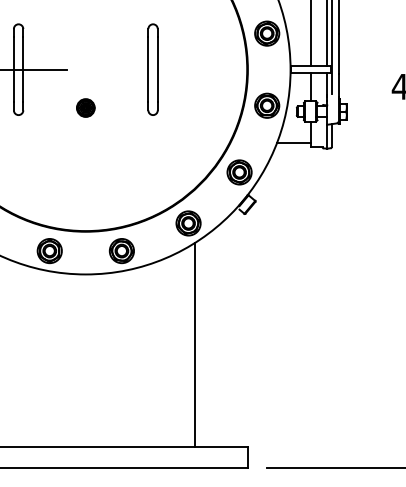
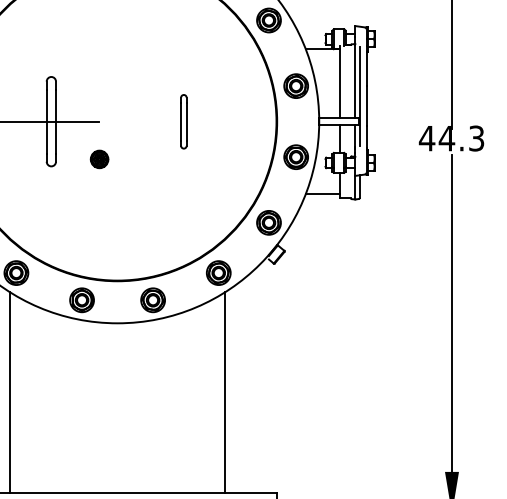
part: (152, 69) -> (183, 121), size x0.6
part: (85, 108) -> (99, 159), moved

